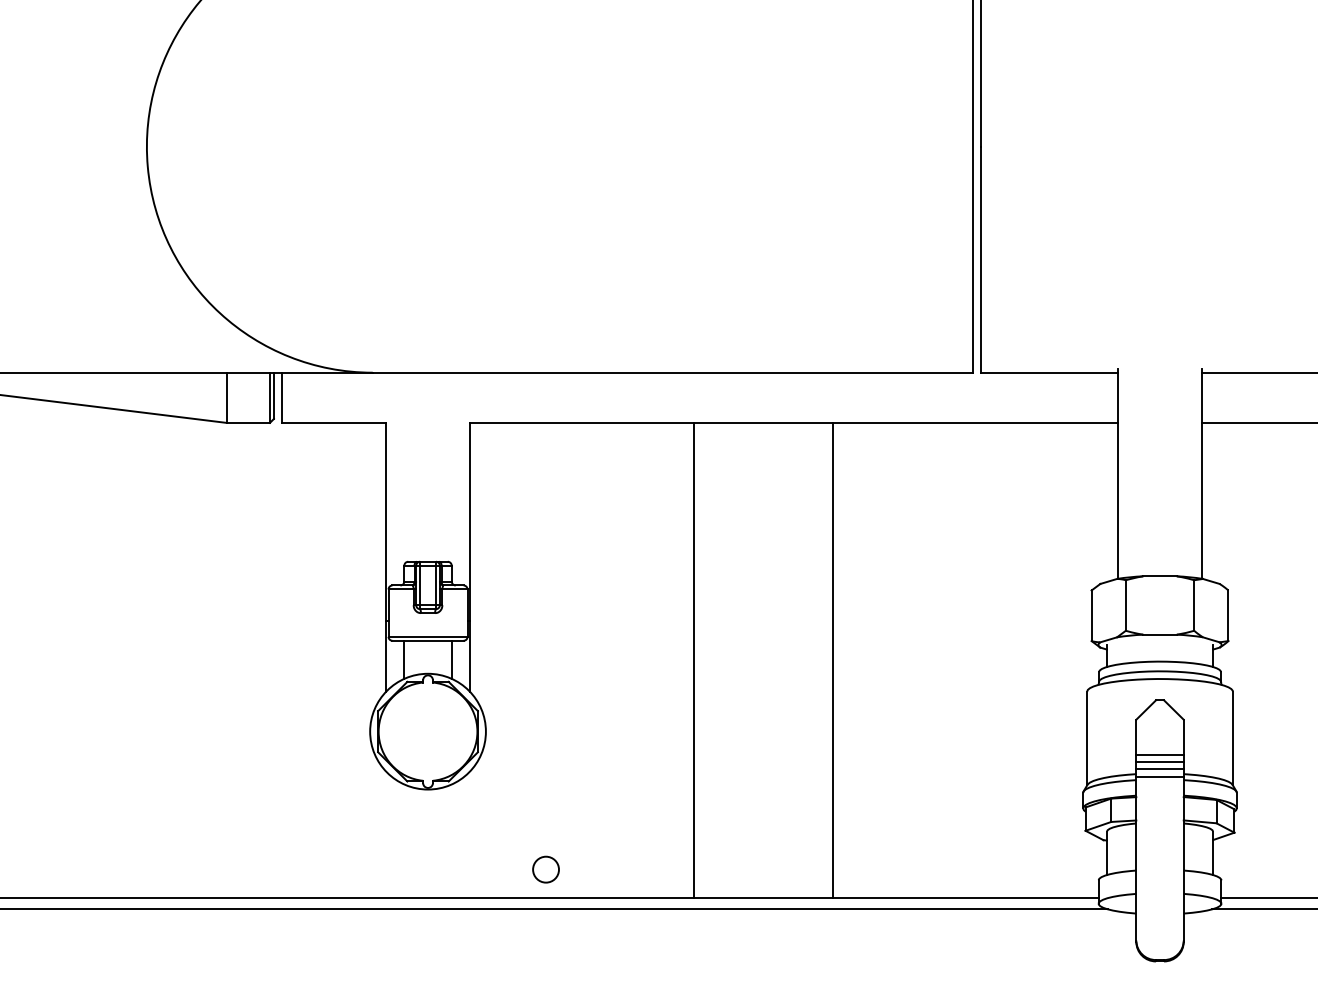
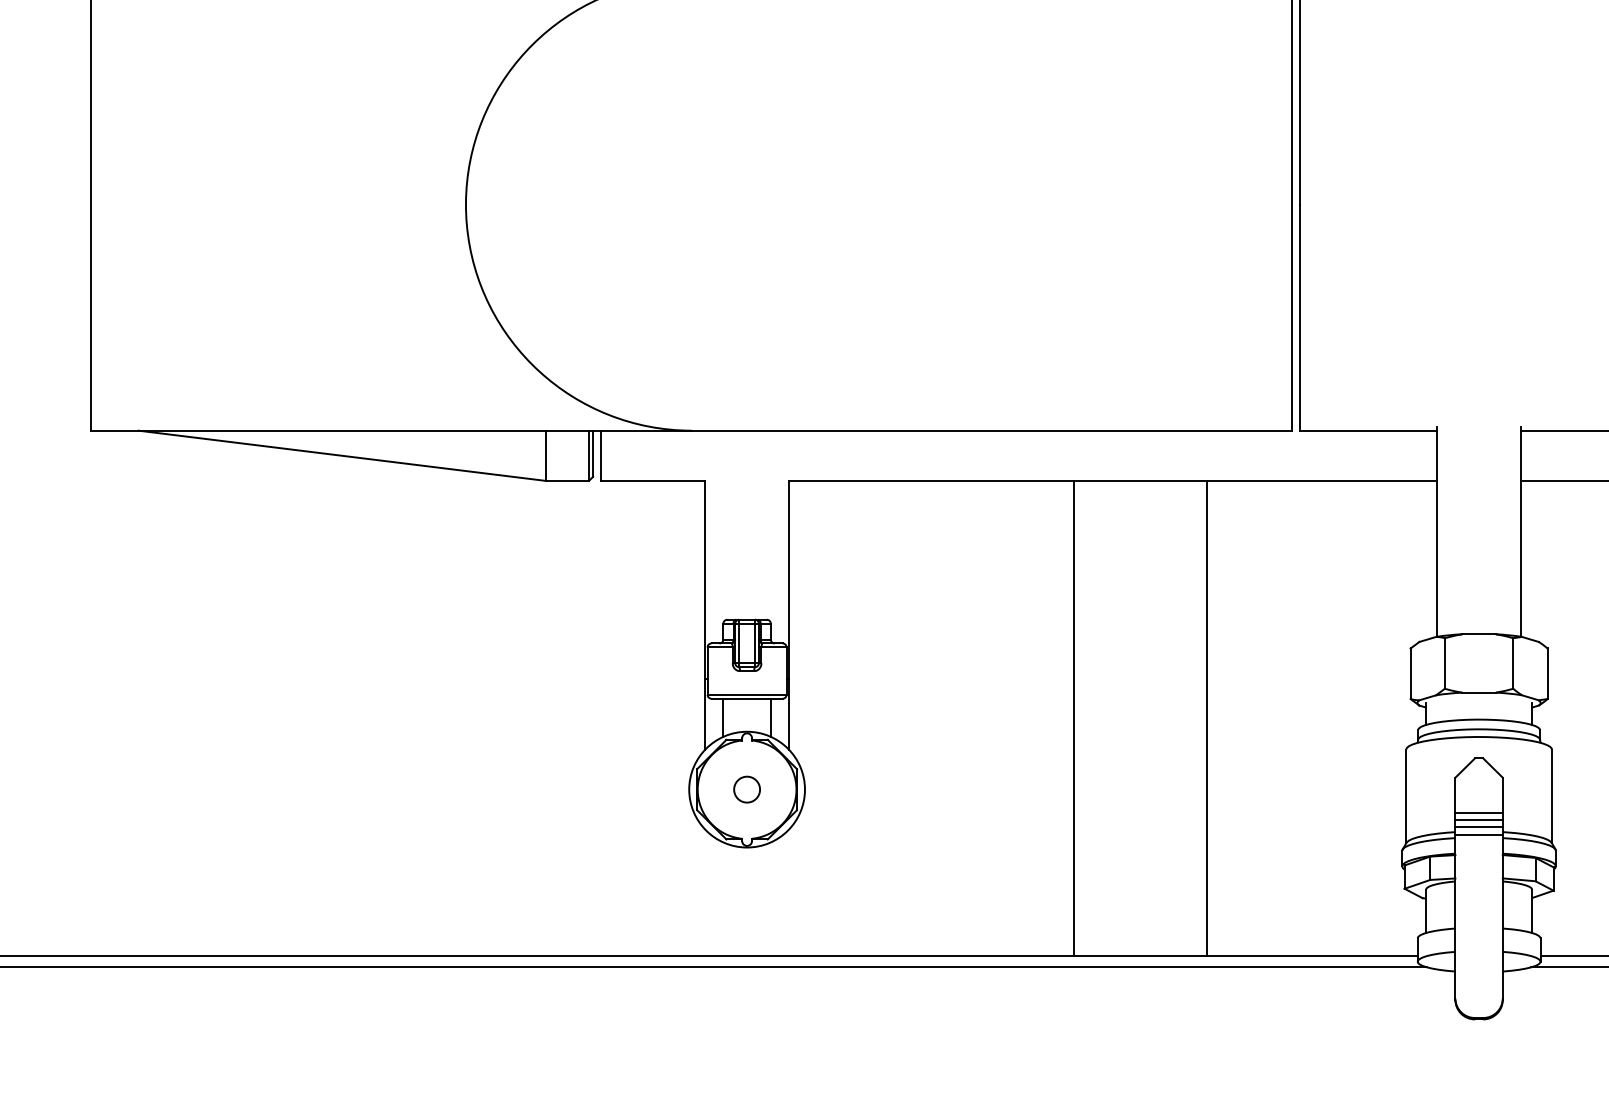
line: (694, 660) -> (1074, 718), moved
line: (833, 660) -> (1207, 718), moved
circle: (545, 869) -> (746, 789), moved

